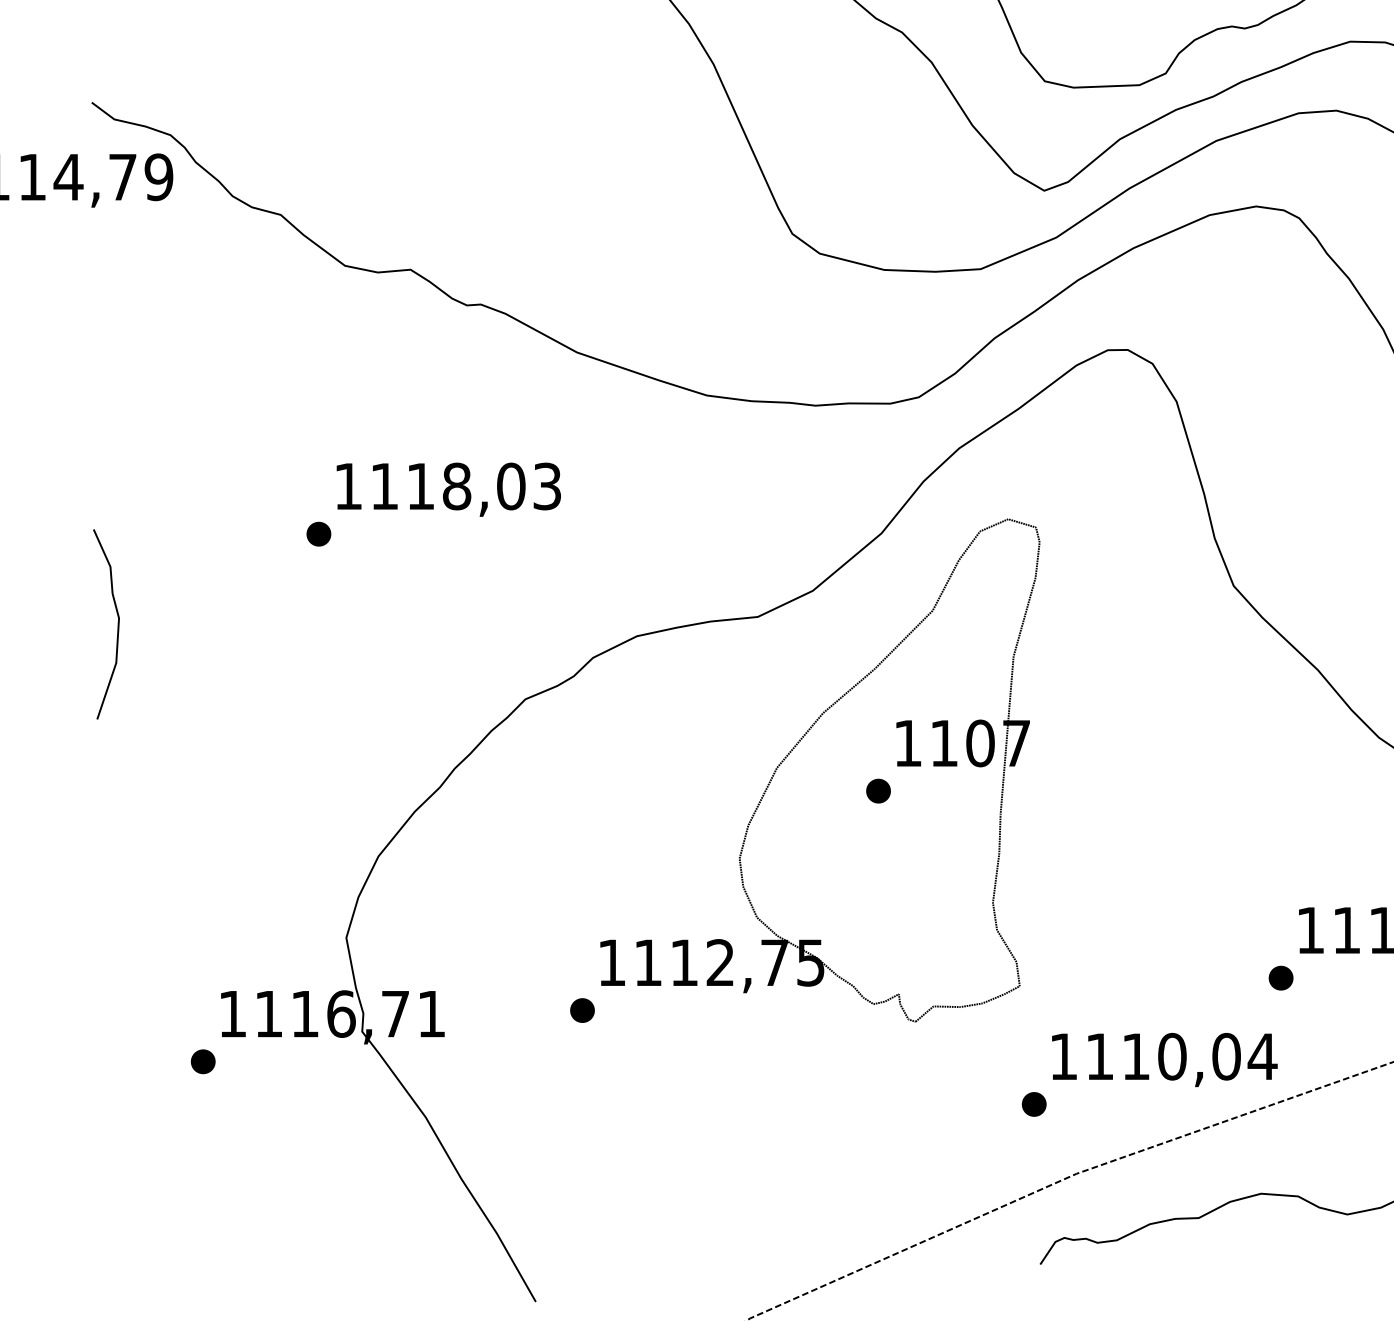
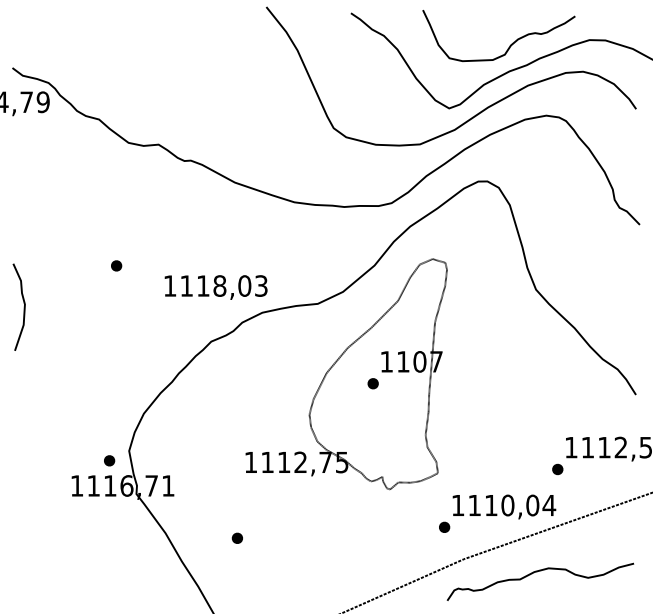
text: (447, 489) -> (215, 287), moved
part: (580, 1008) -> (236, 537), moved
part: (203, 1061) -> (109, 460), moved

